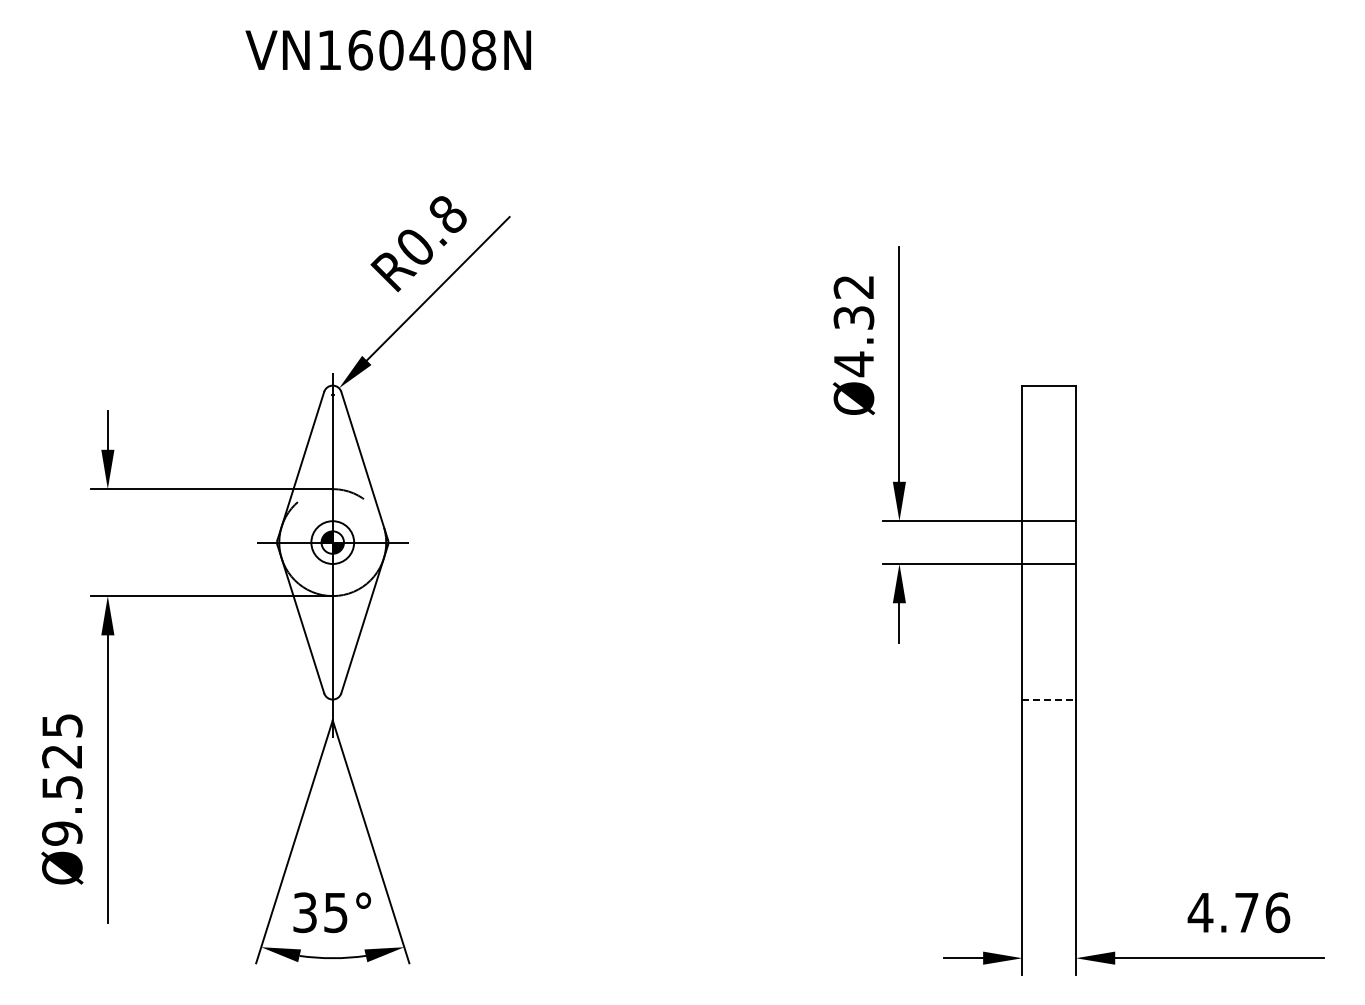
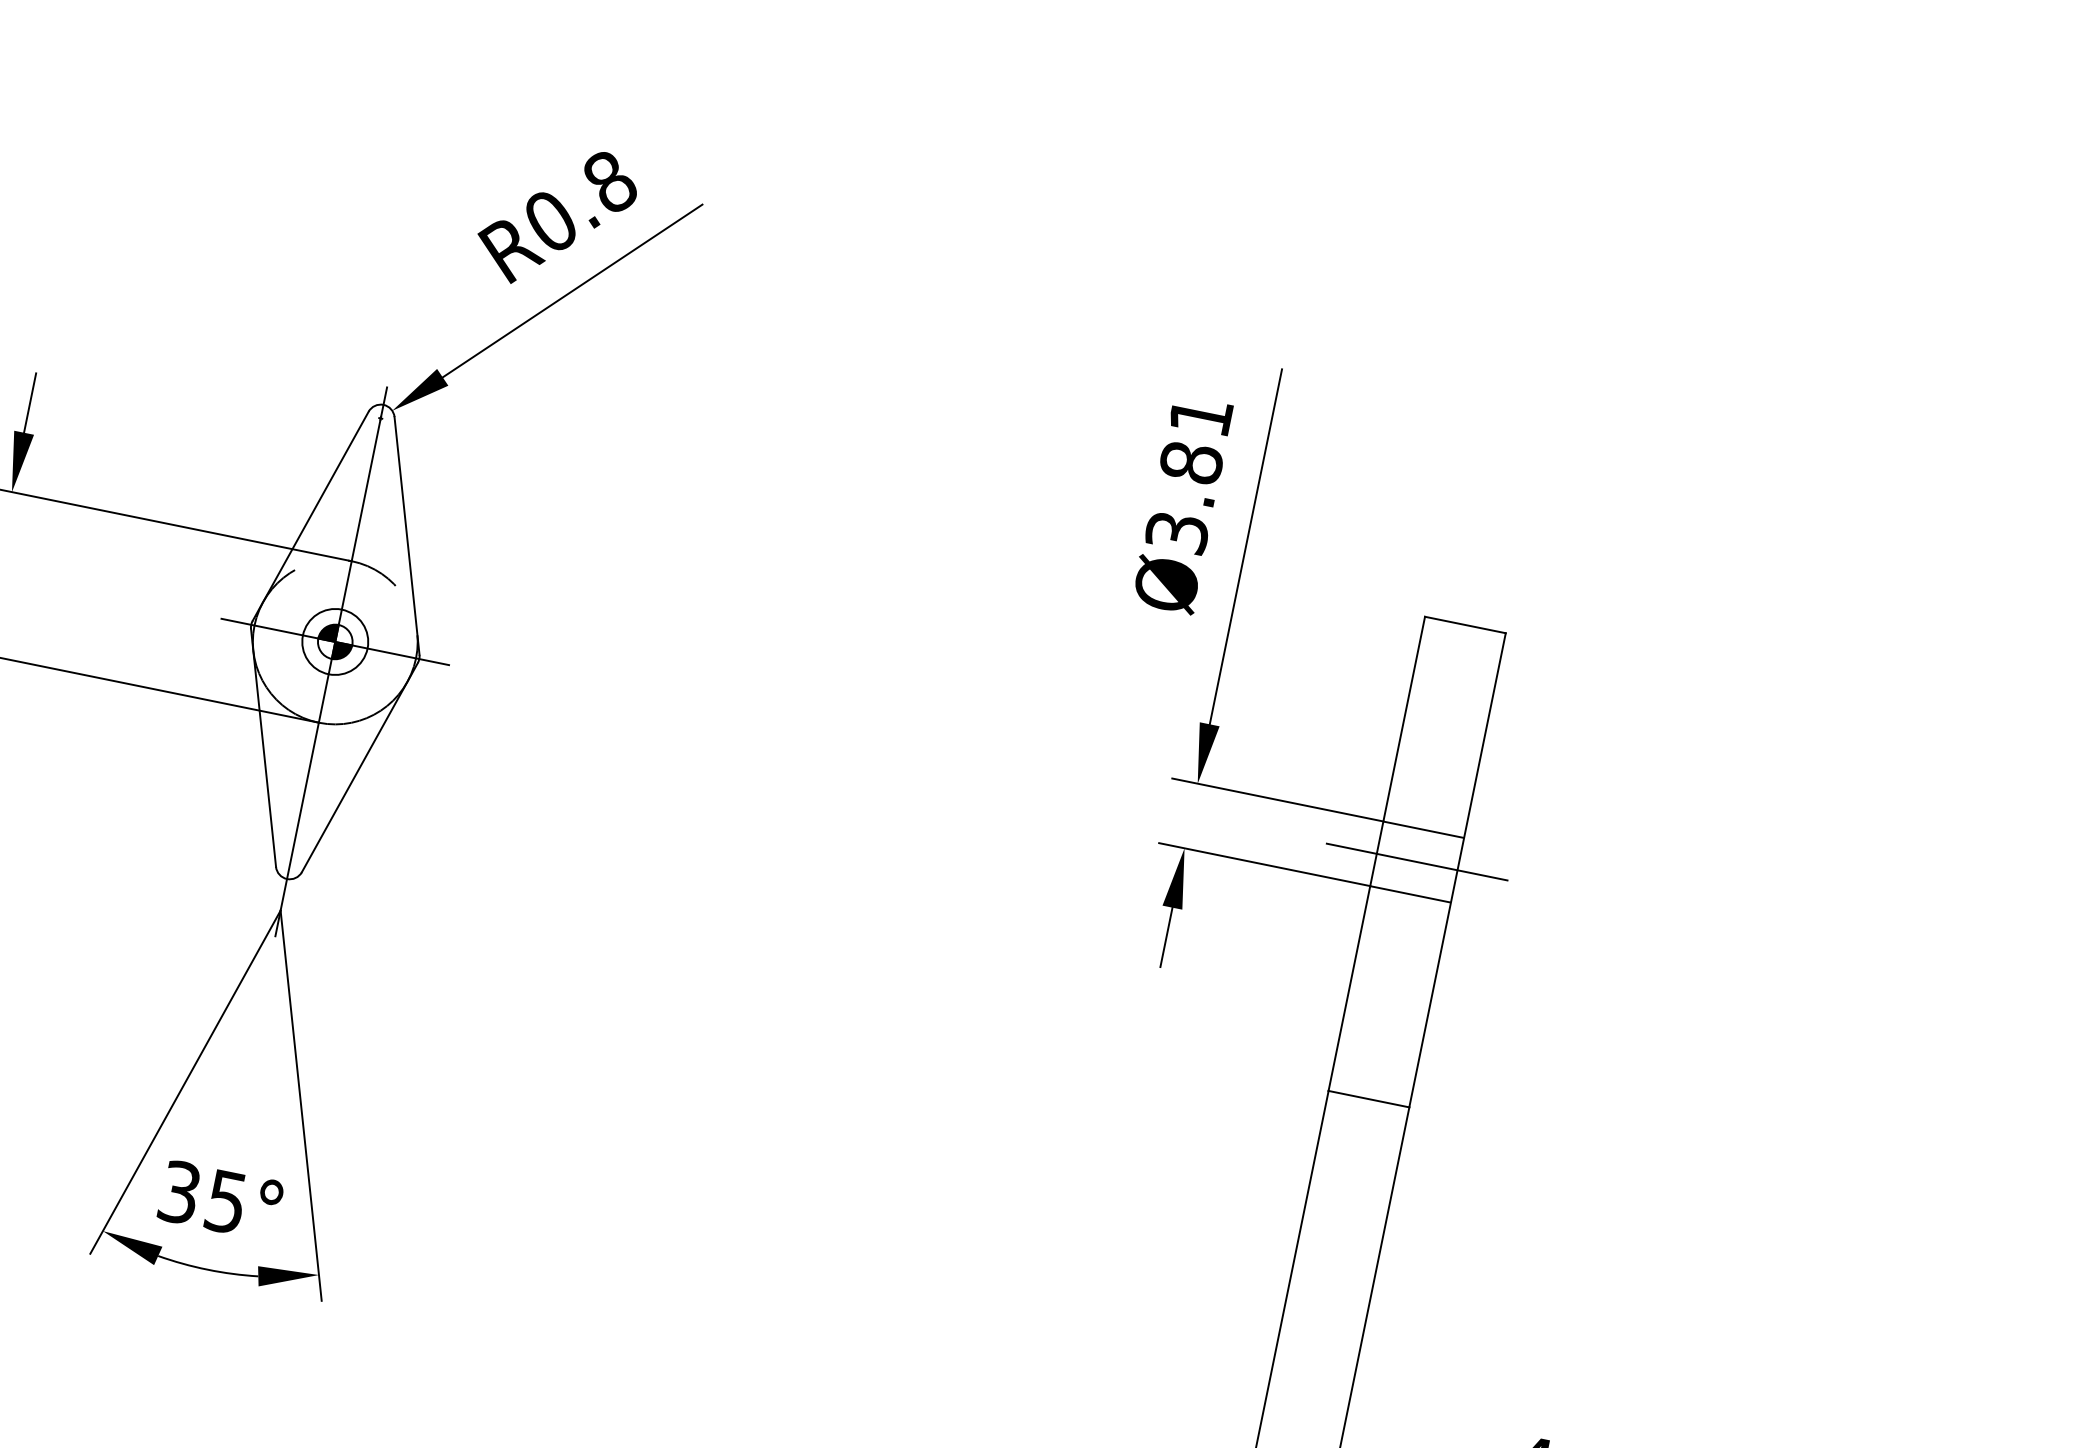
text: (853, 326) -> (1188, 475), Ø4.32 -> Ø3.81
line: (1048, 542) -> (1416, 861), added
line: (1049, 699) -> (1369, 1099), dashed -> solid

